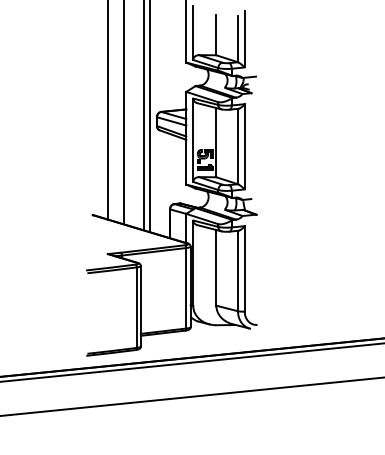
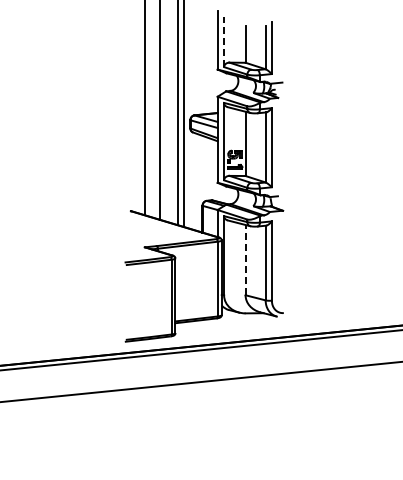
line: (193, 32) -> (224, 41), solid -> dashed
line: (216, 267) -> (245, 259), solid -> dashed

